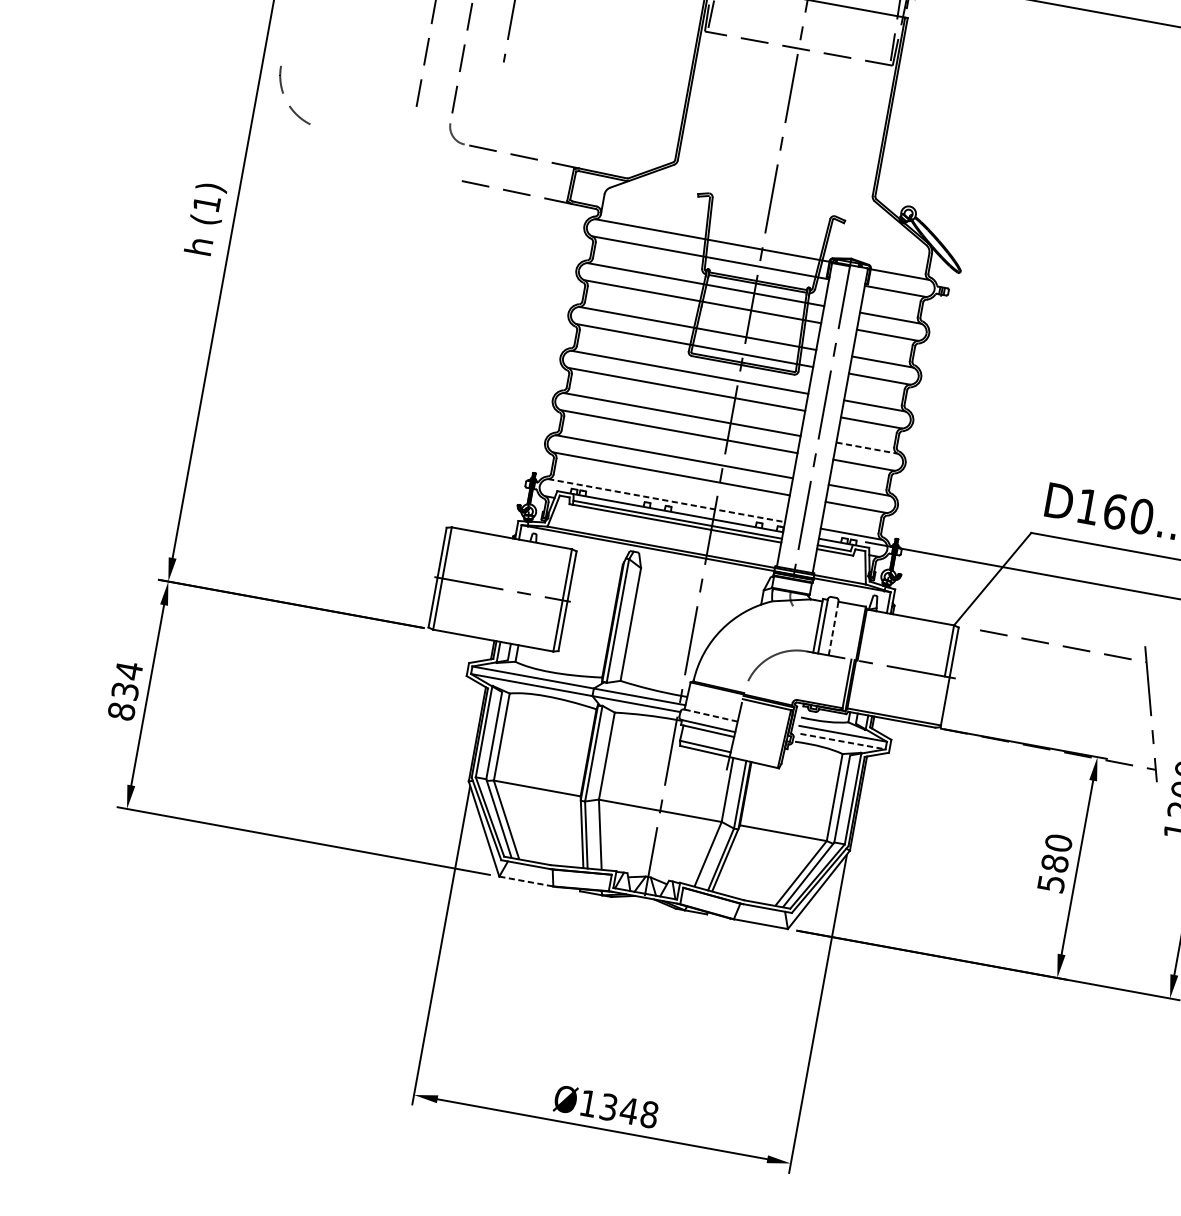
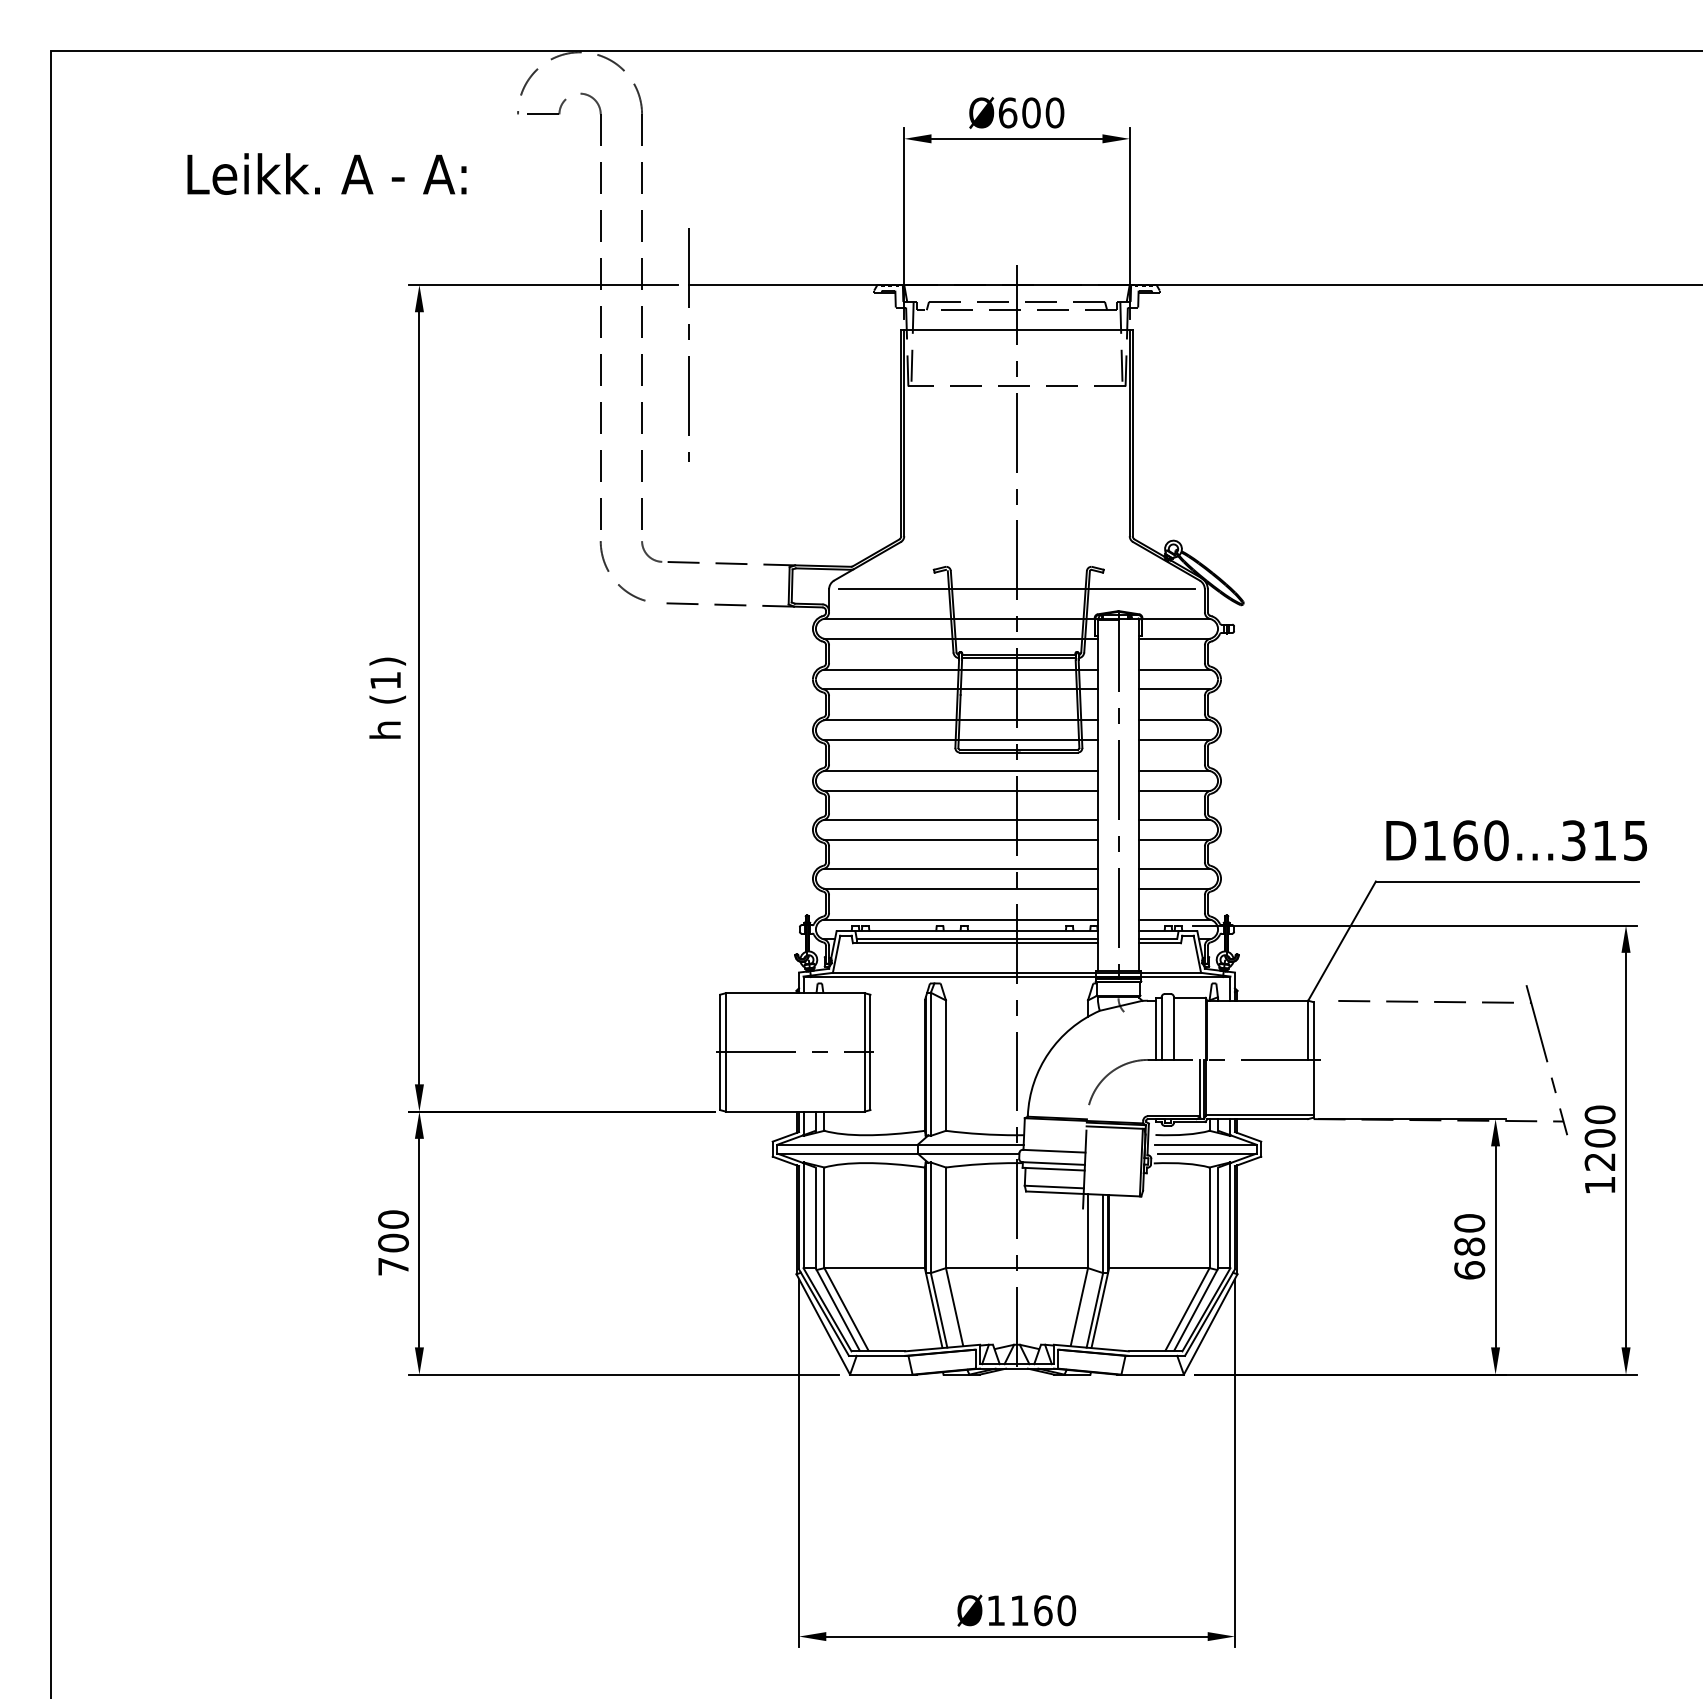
arc: (283, 93) -> (609, 571), moved
line: (766, 224) -> (1016, 589), added
line: (867, 448) -> (1175, 820), dashed -> solid
line: (667, 500) -> (961, 919), dashed -> solid
line: (833, 628) -> (1173, 1028), dashed -> solid
text: (125, 690) -> (393, 1242), 834 -> 700
line: (710, 715) -> (1053, 1151), dashed -> solid
line: (843, 741) -> (1207, 1153), dashed -> solid
line: (526, 881) -> (881, 1374), dashed -> solid
text: (1051, 883) -> (1469, 1270), 580 -> 680
text: (629, 1110) -> (1043, 1610), Ø1348 -> Ø1160

